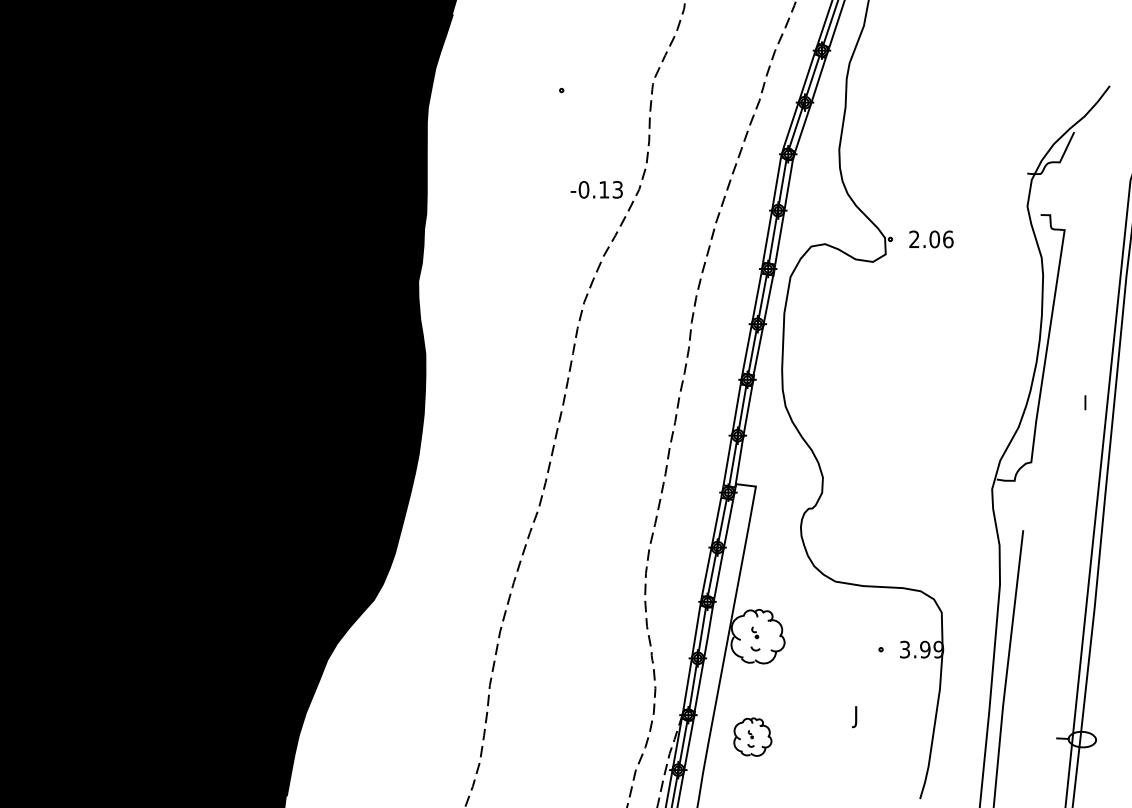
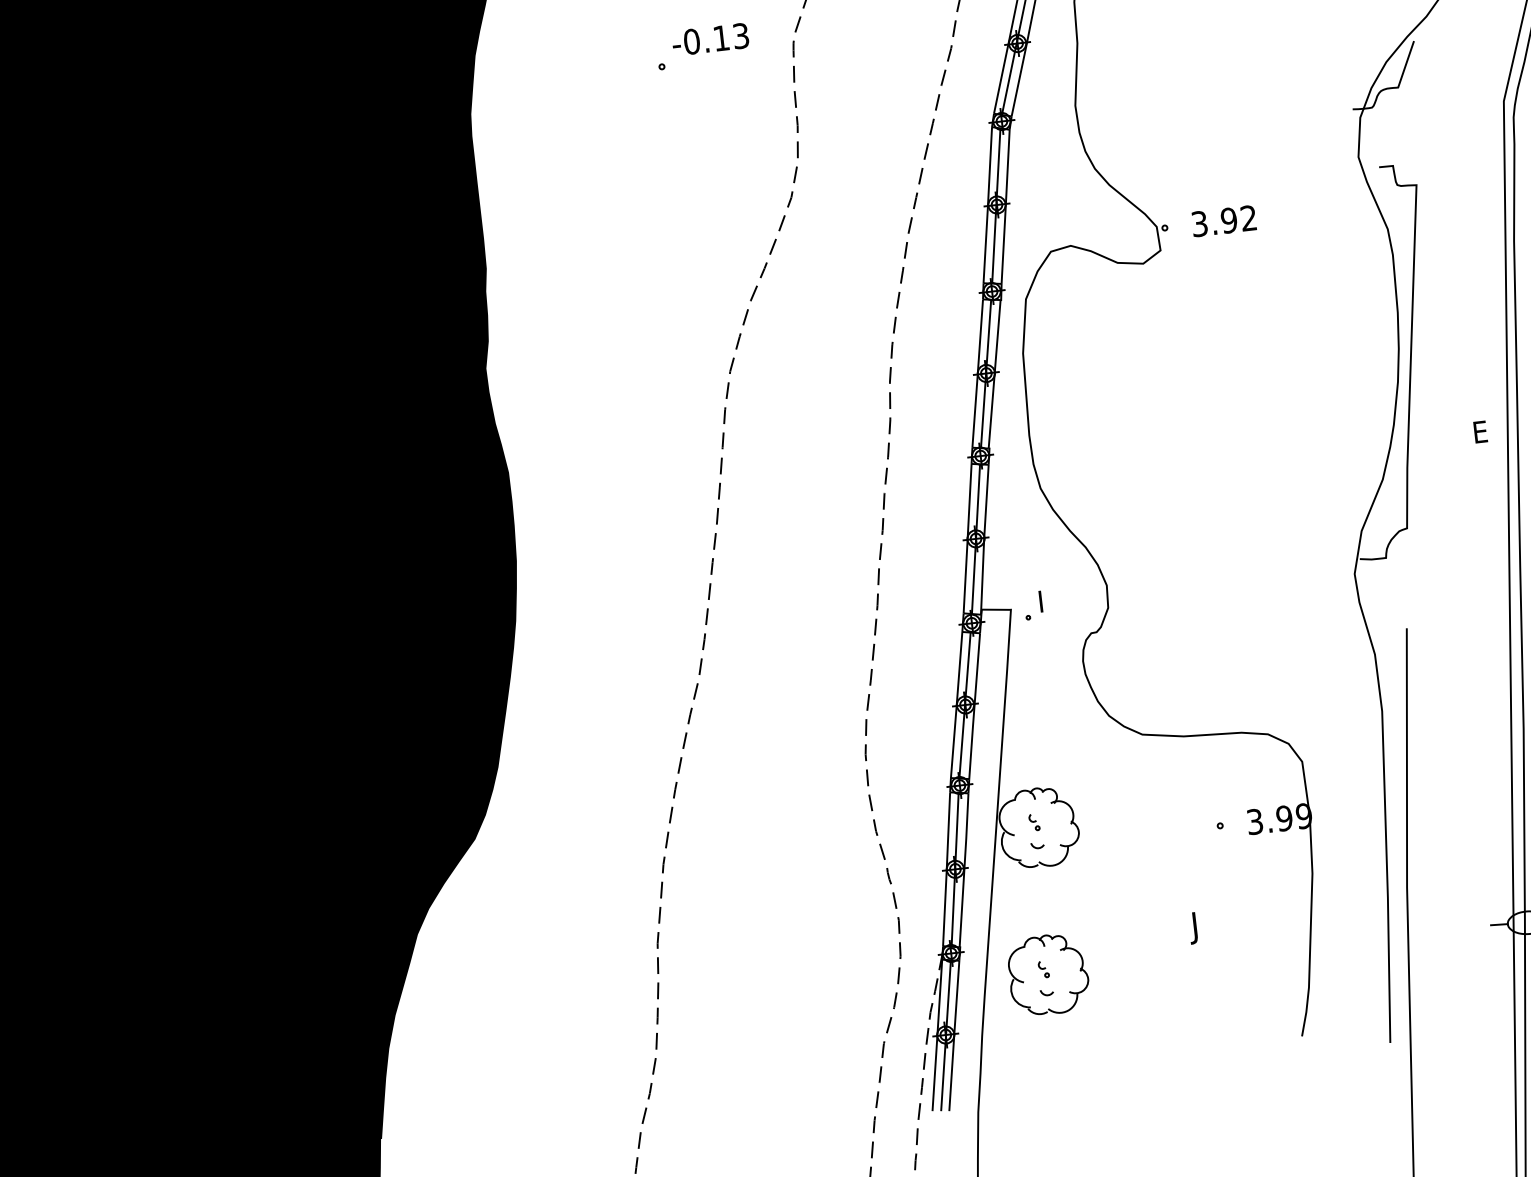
text: (596, 189) -> (710, 39), moved
text: (931, 239) -> (1224, 221), 2.06 -> 3.92
text: (1089, 402) -> (1481, 431), I -> E
part: (771, 485) -> (1033, 605), added
part: (752, 736) -> (1047, 973), size x1.43

